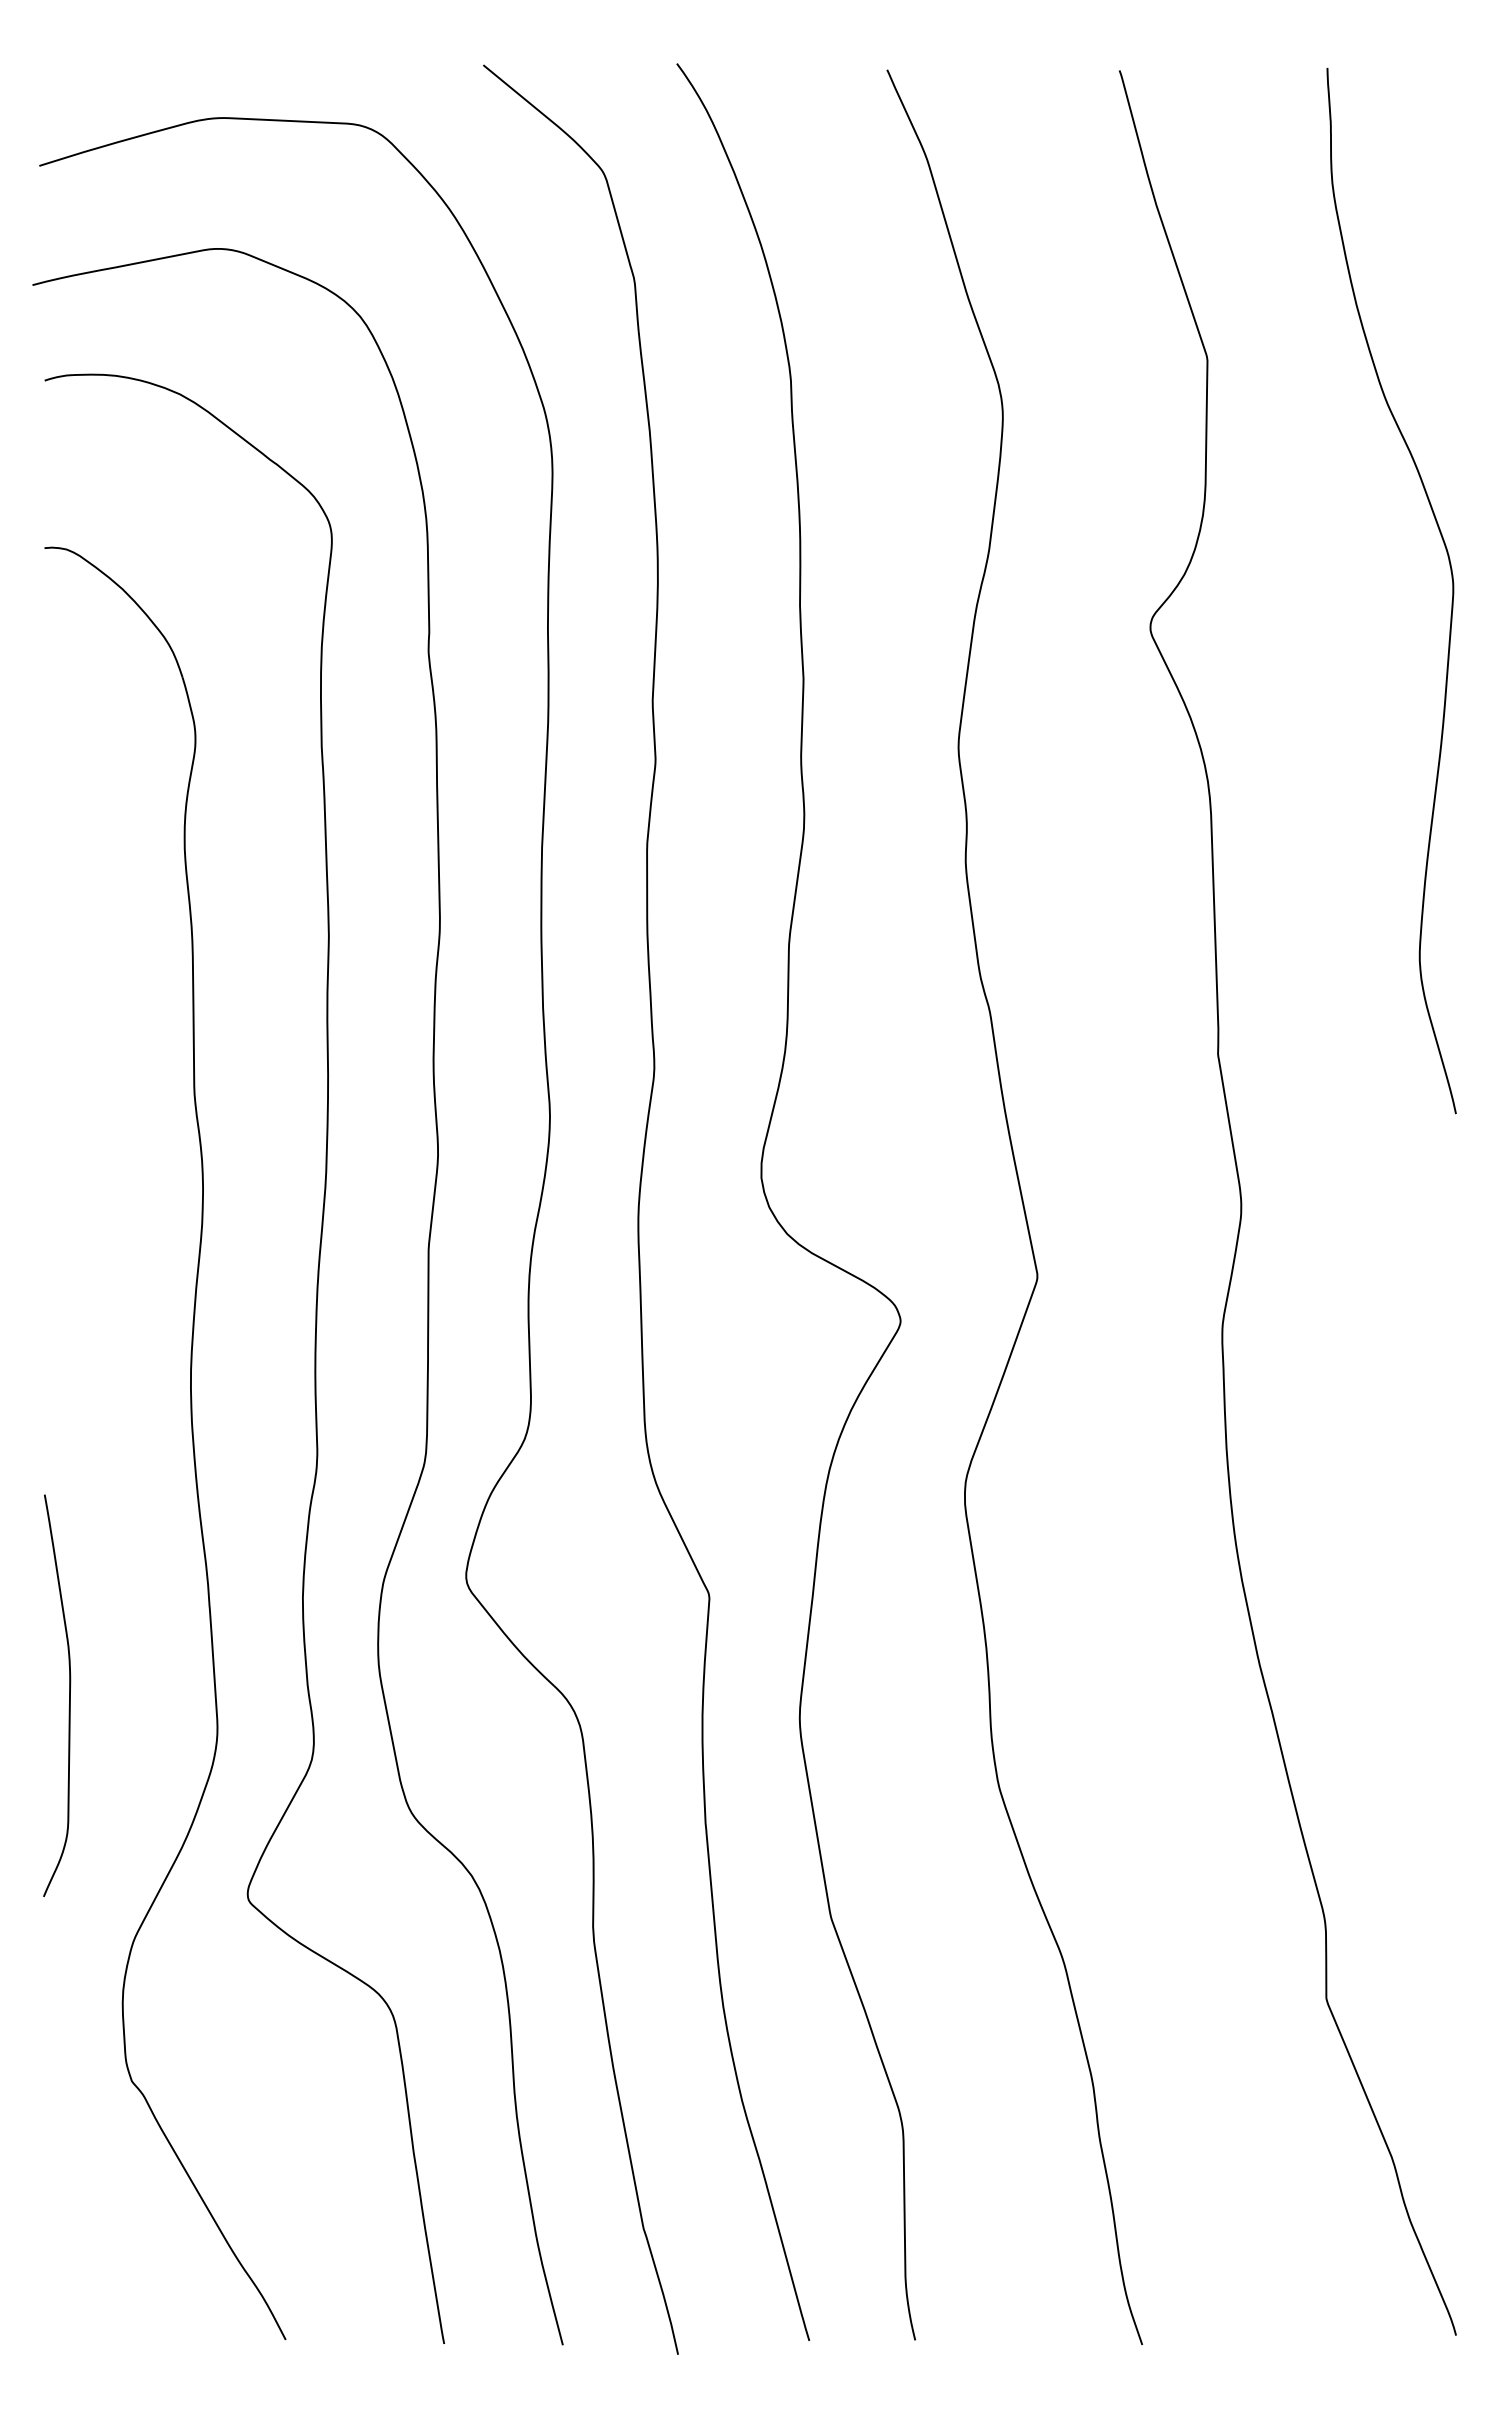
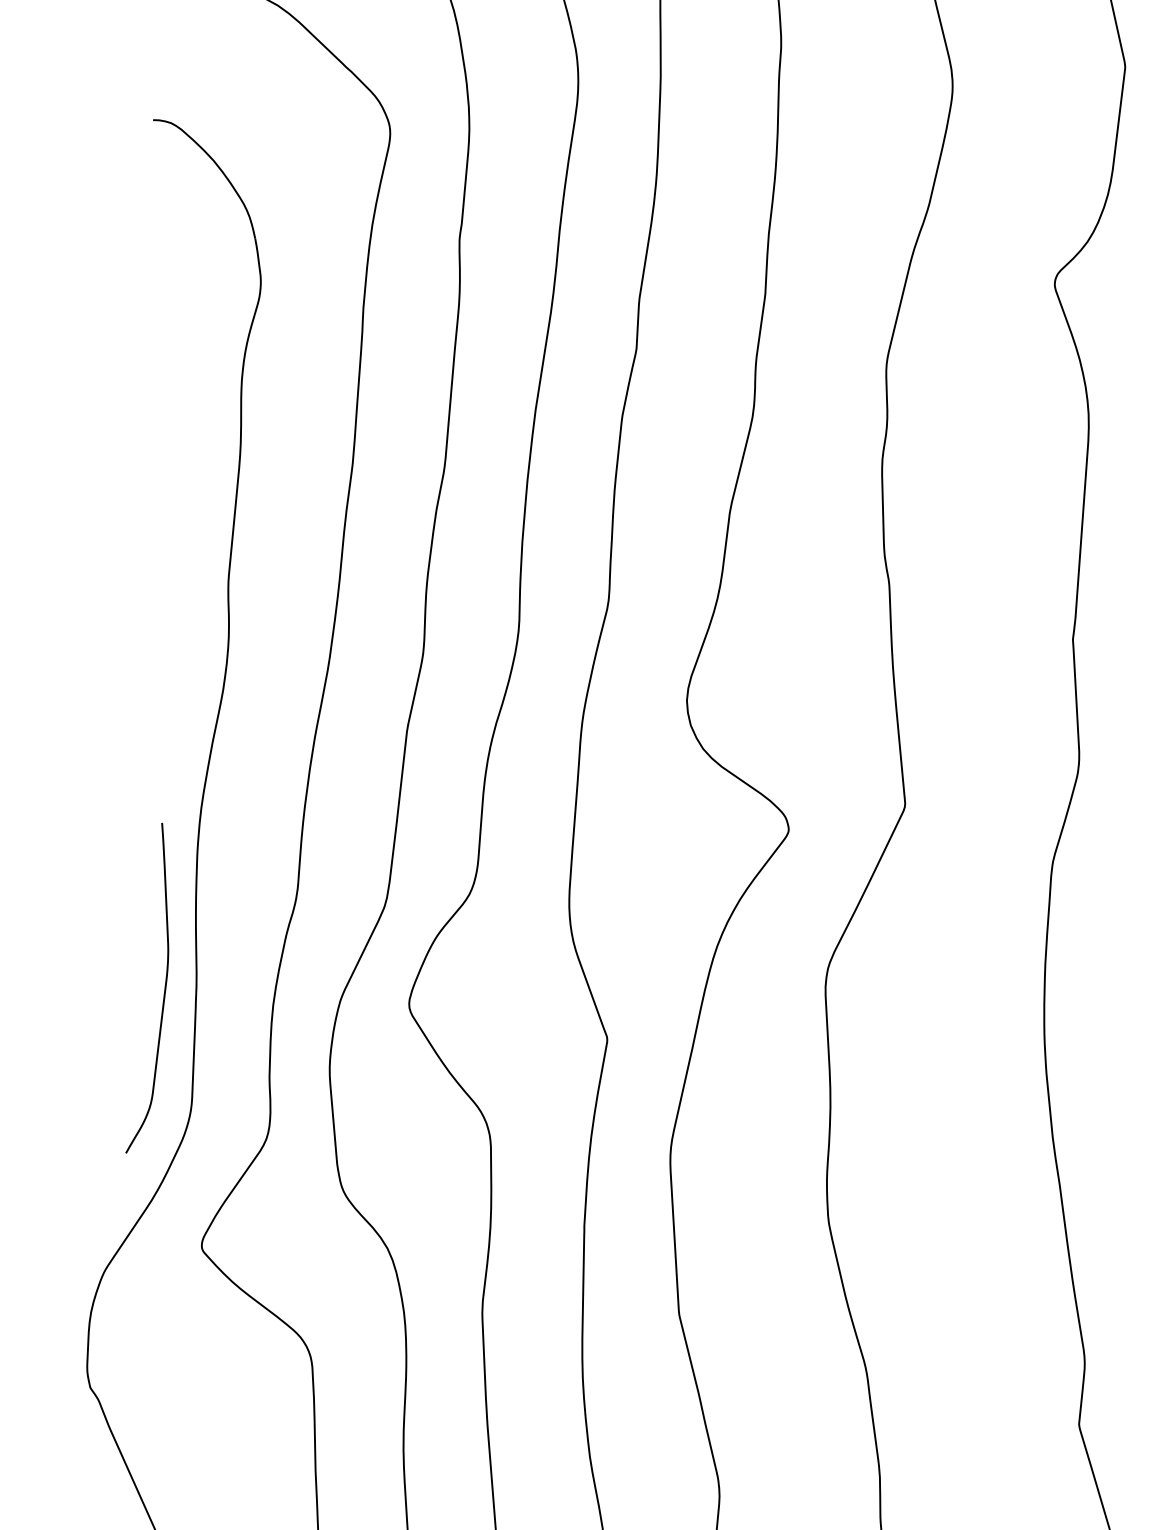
curve: (69, 1695) -> (164, 990), moved

